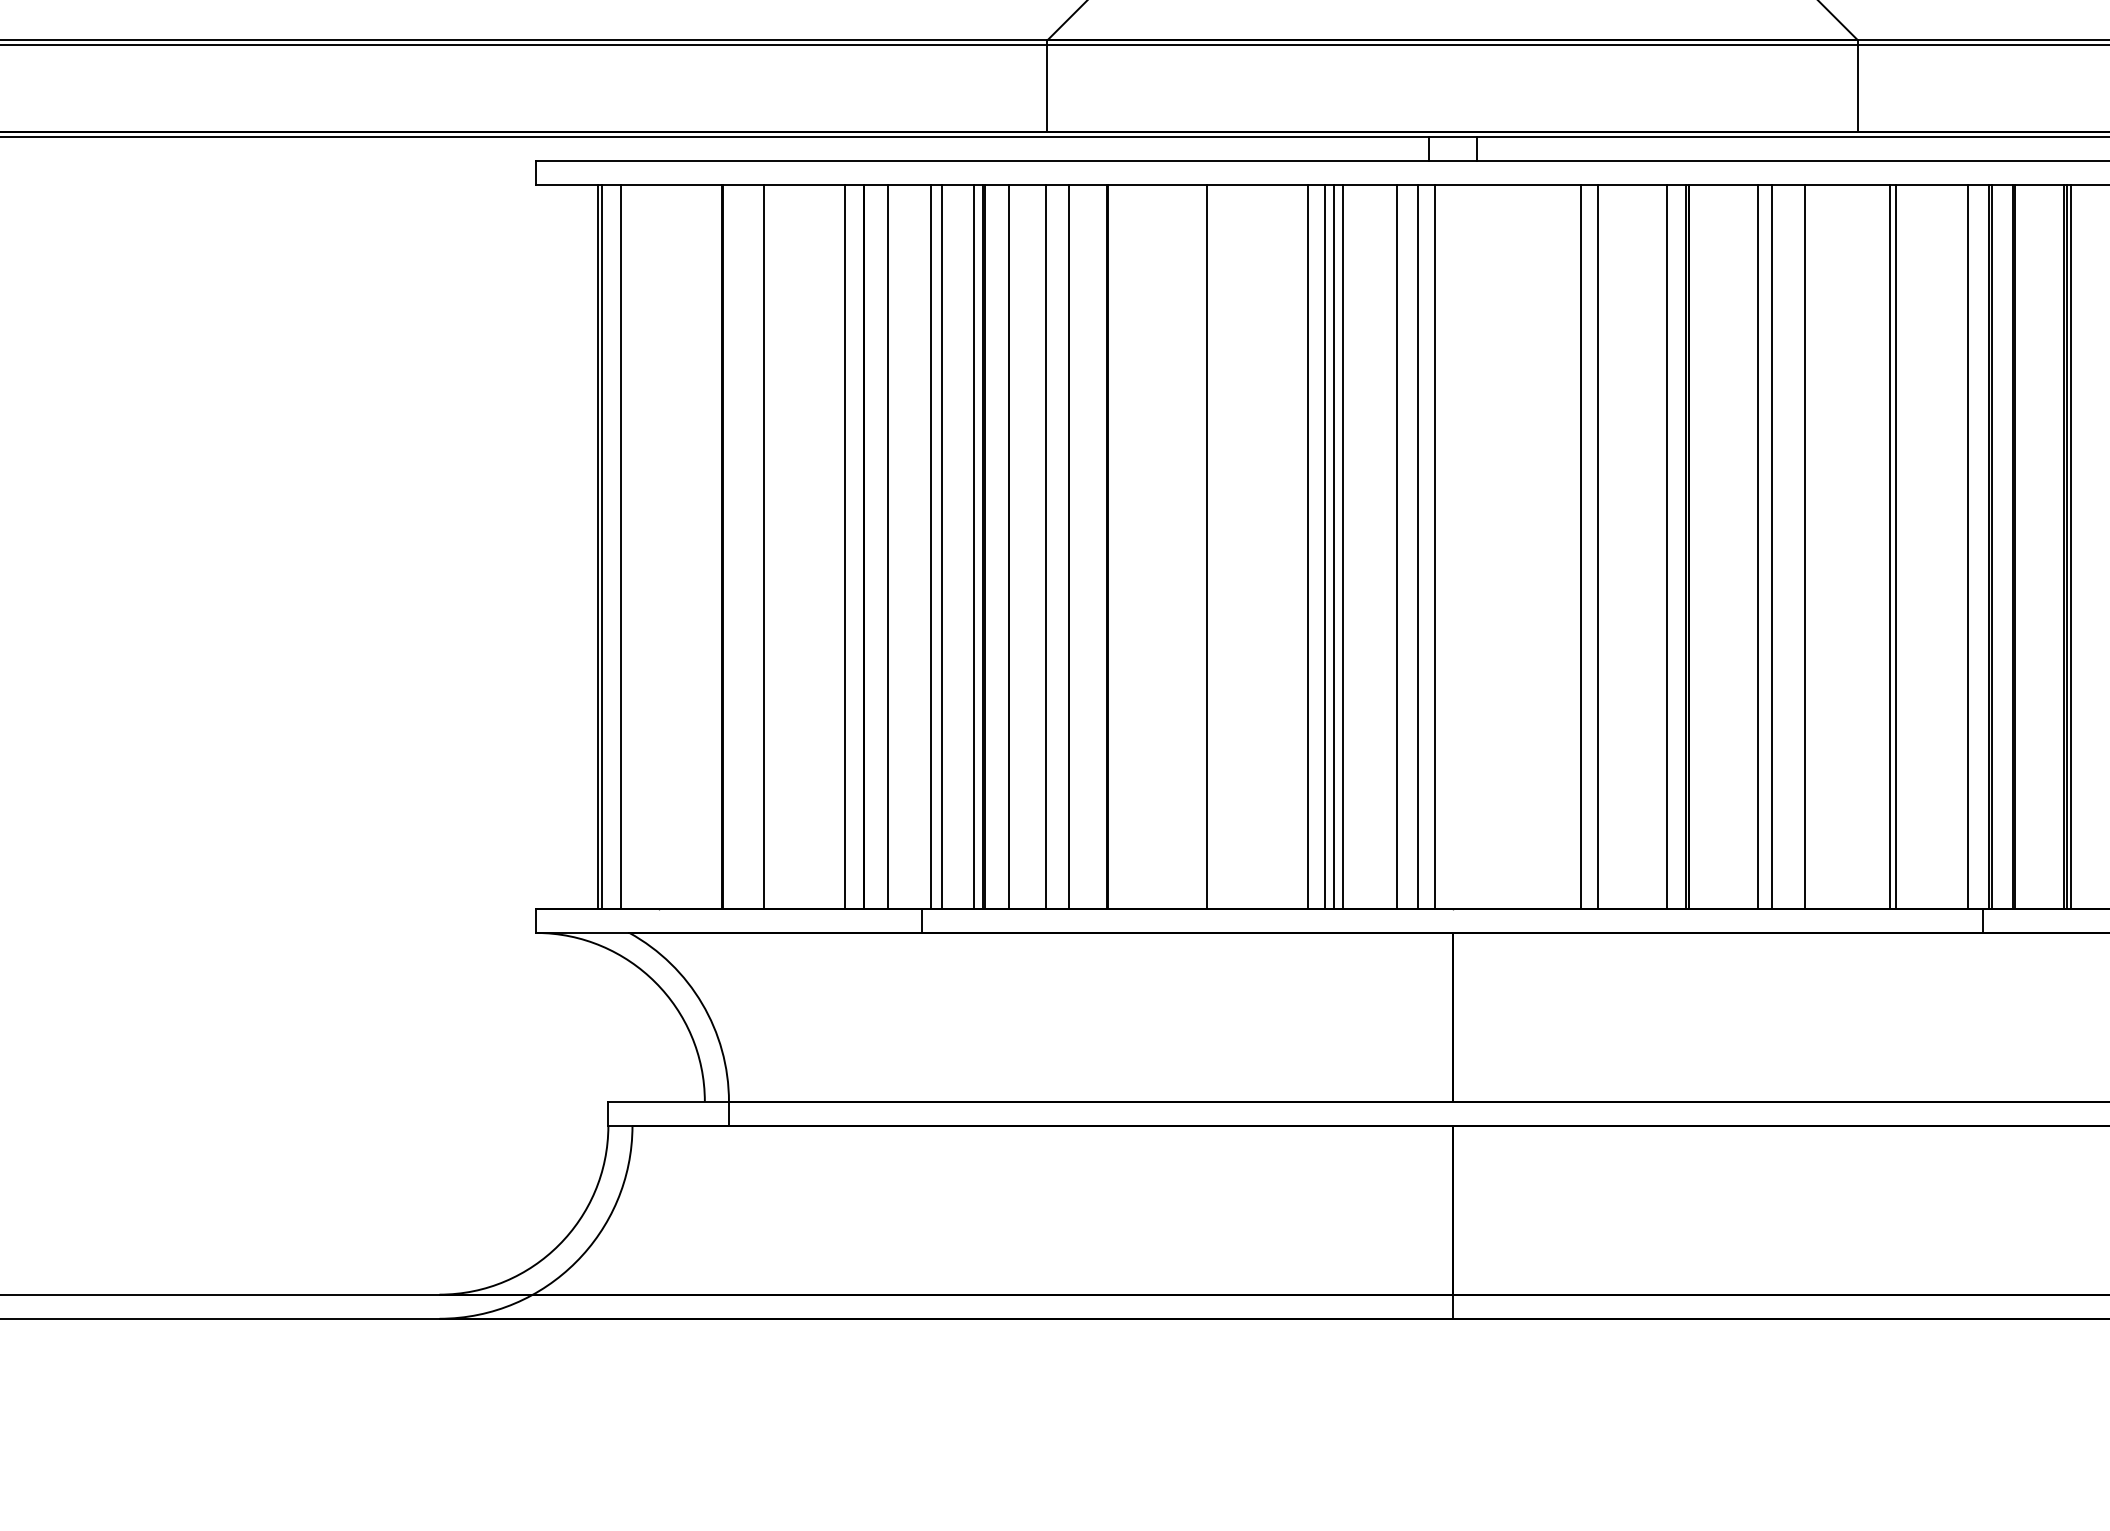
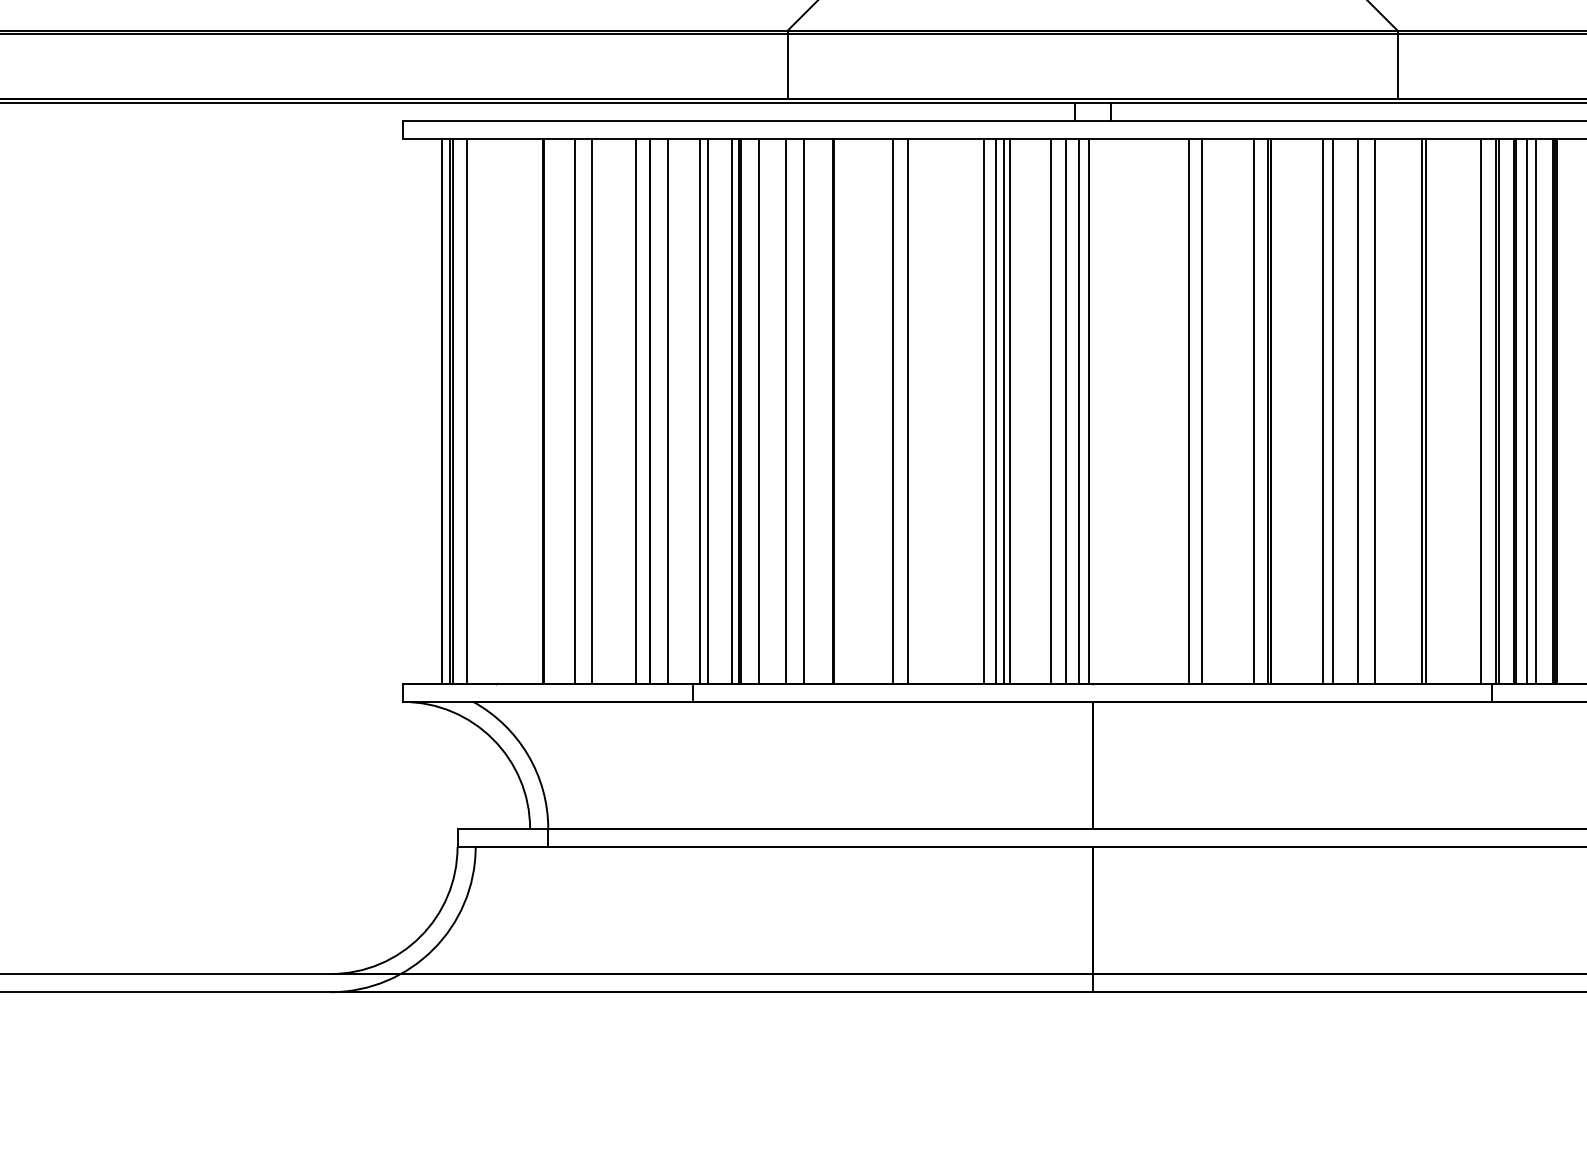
line: (587, 546) -> (441, 411), added
line: (787, 546) -> (592, 411), added
line: (1187, 546) -> (893, 411), added
line: (1447, 546) -> (1088, 411), added
line: (1827, 546) -> (1374, 411), added
line: (2030, 546) -> (1527, 411), added
line: (2042, 546) -> (1536, 411), added

